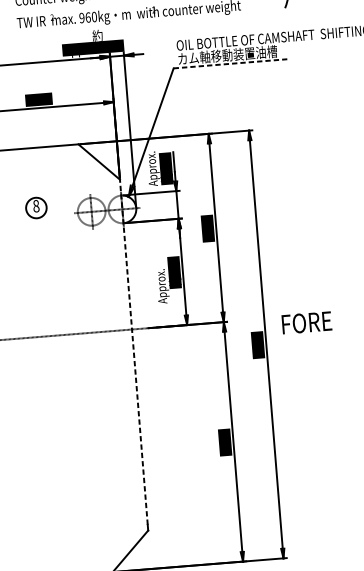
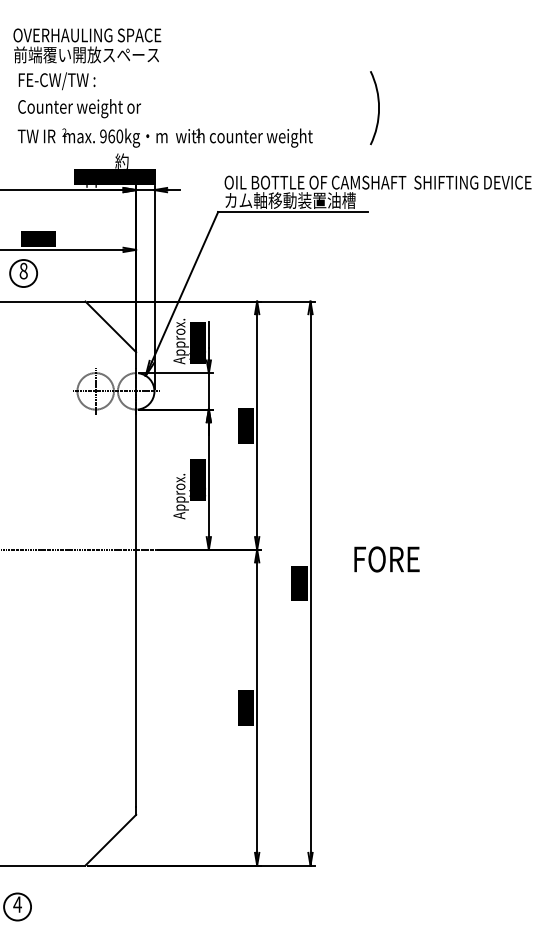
line: (230, 64) -> (293, 212), dashed -> solid
part: (36, 208) -> (23, 273), moved
text: (306, 322) -> (386, 559), moved
line: (134, 352) -> (136, 579), dashed -> solid

